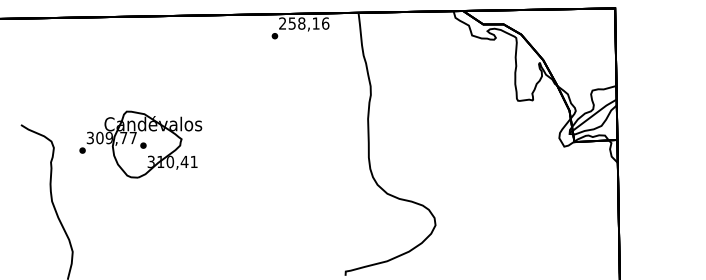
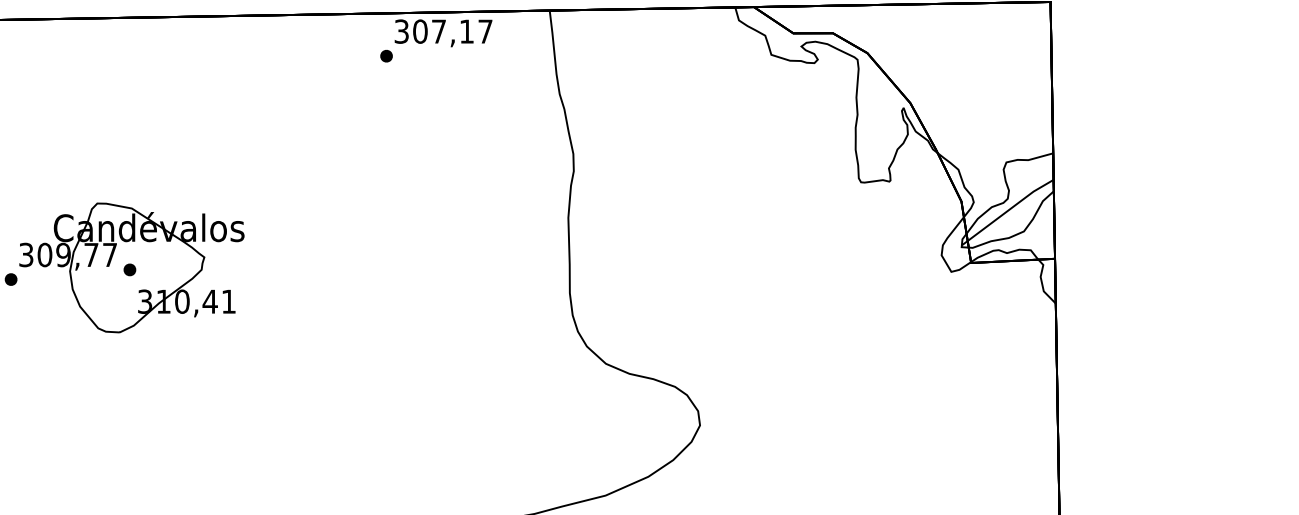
text: (304, 23) -> (444, 31), 258,16 -> 307,17

